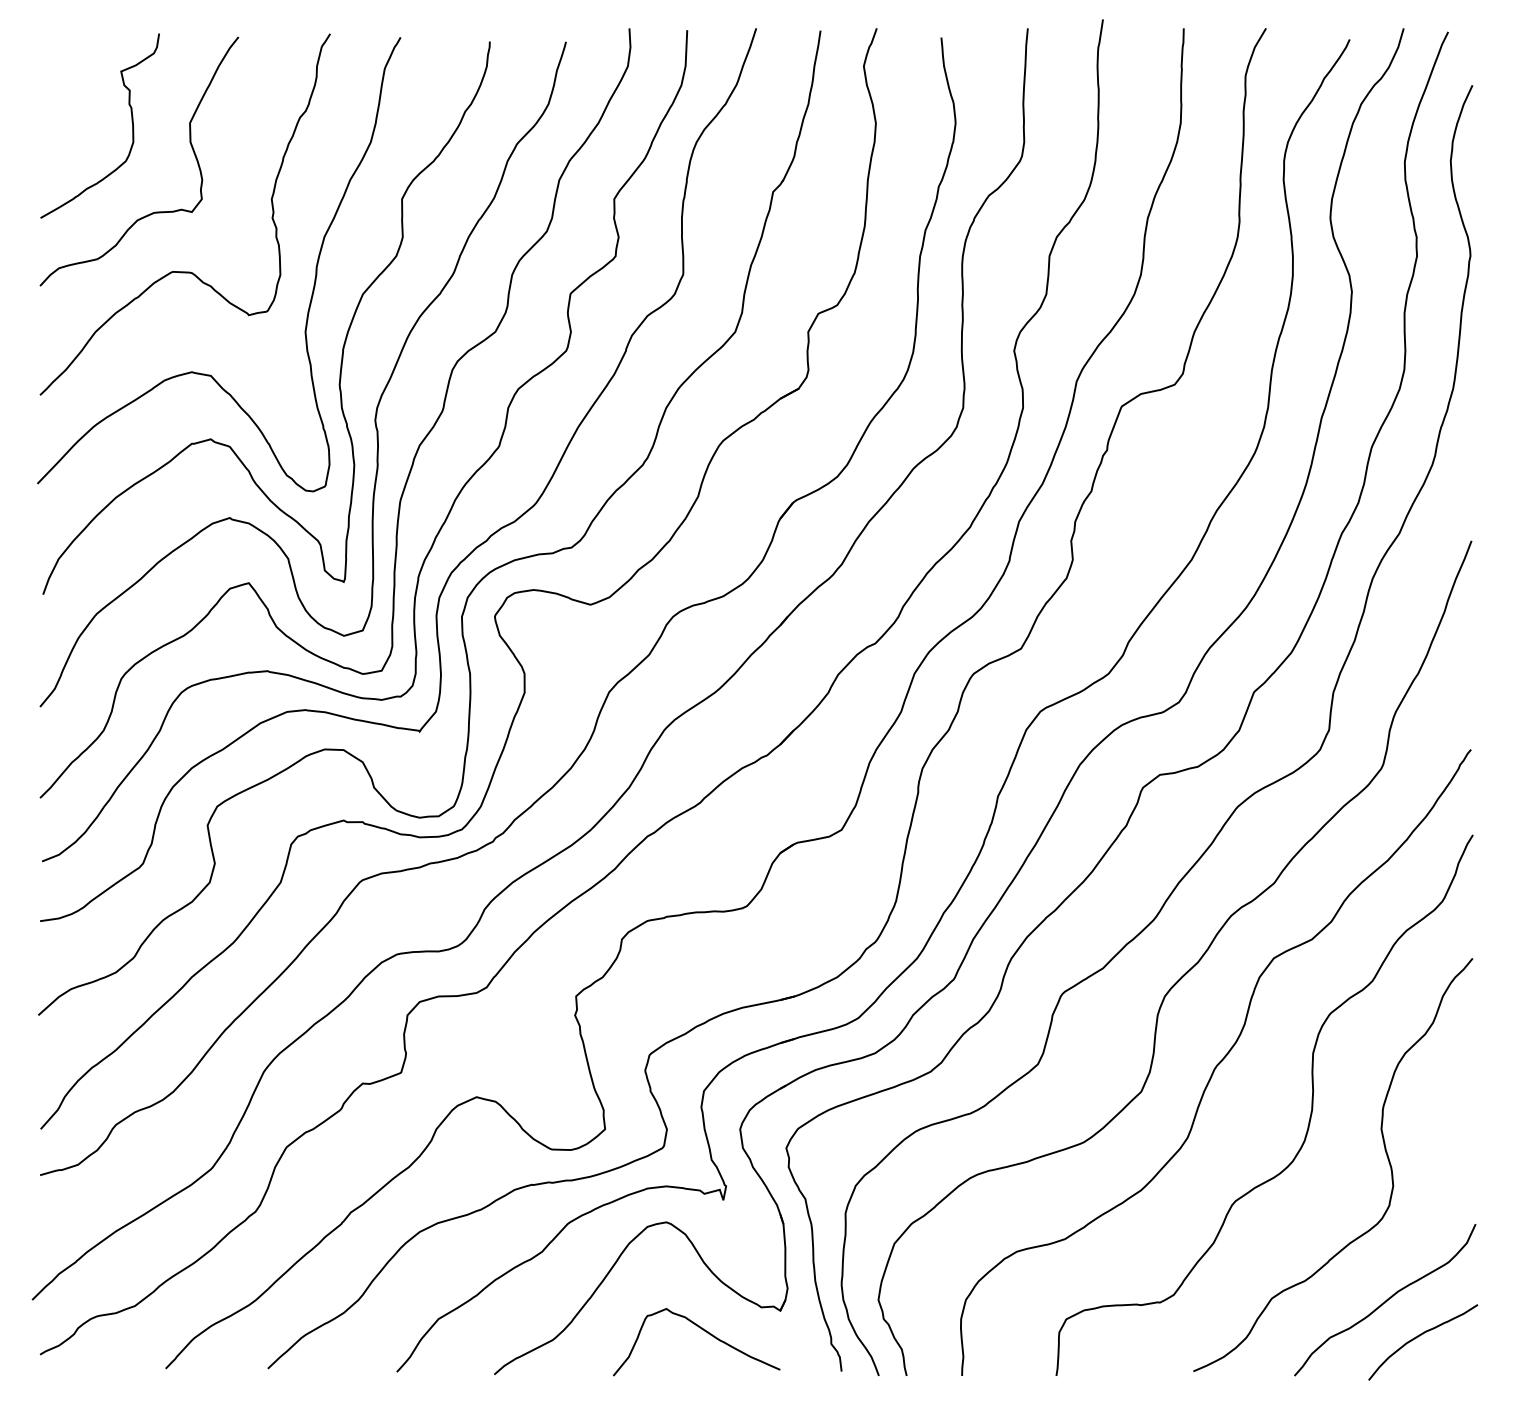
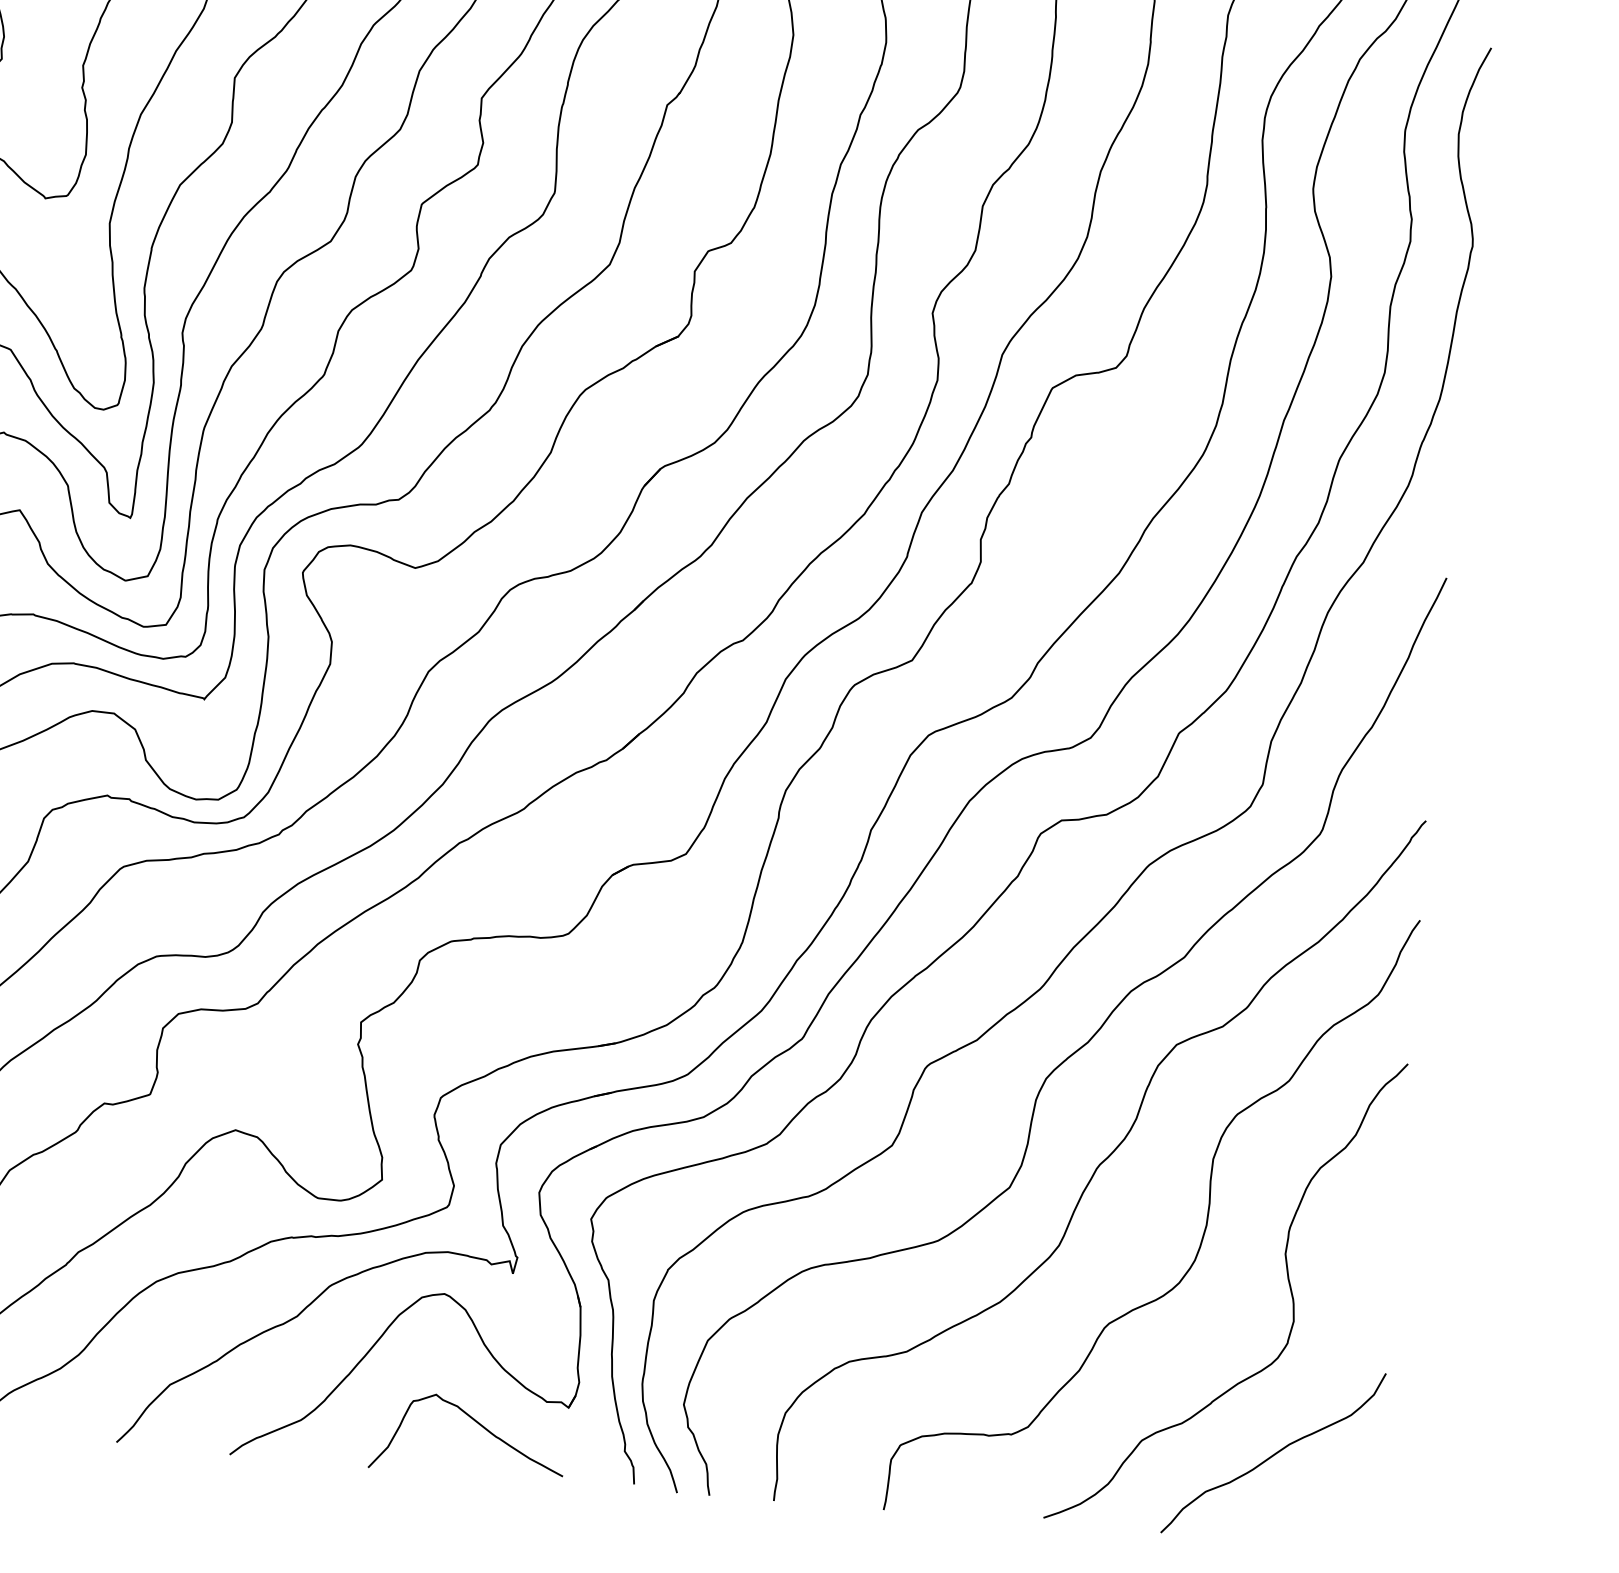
curve: (1418, 1337) -> (1308, 1499), removed

